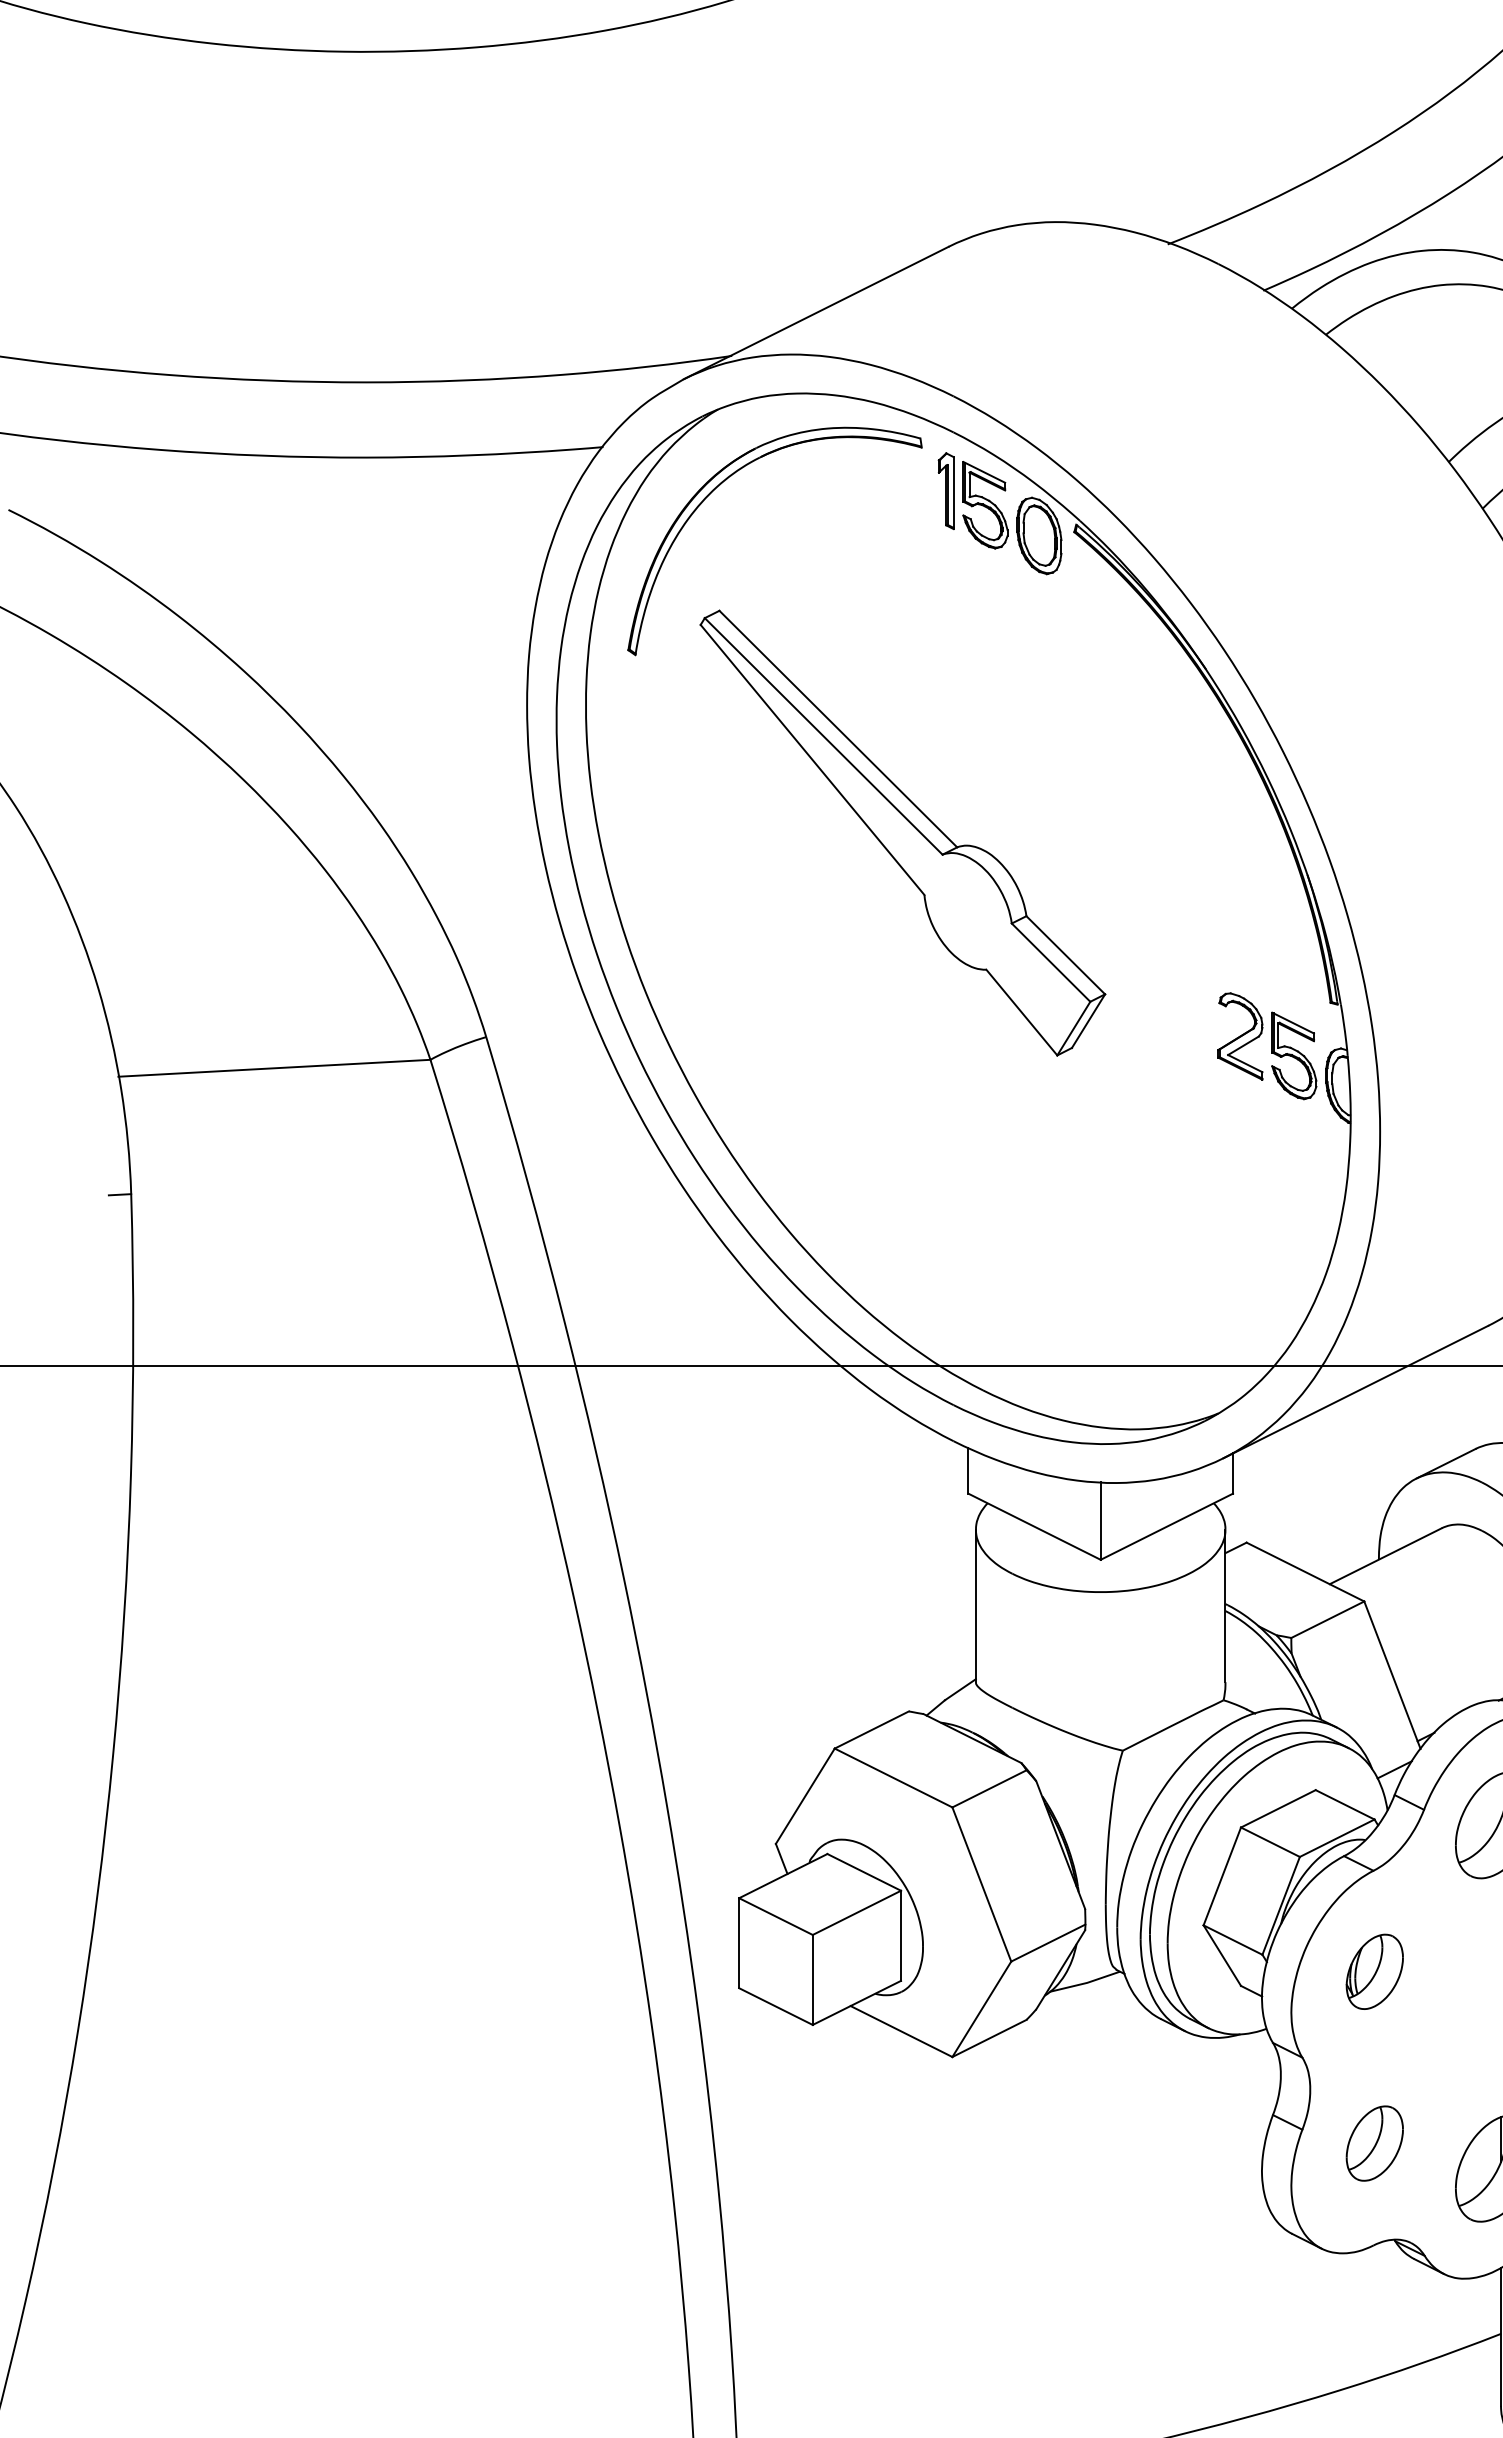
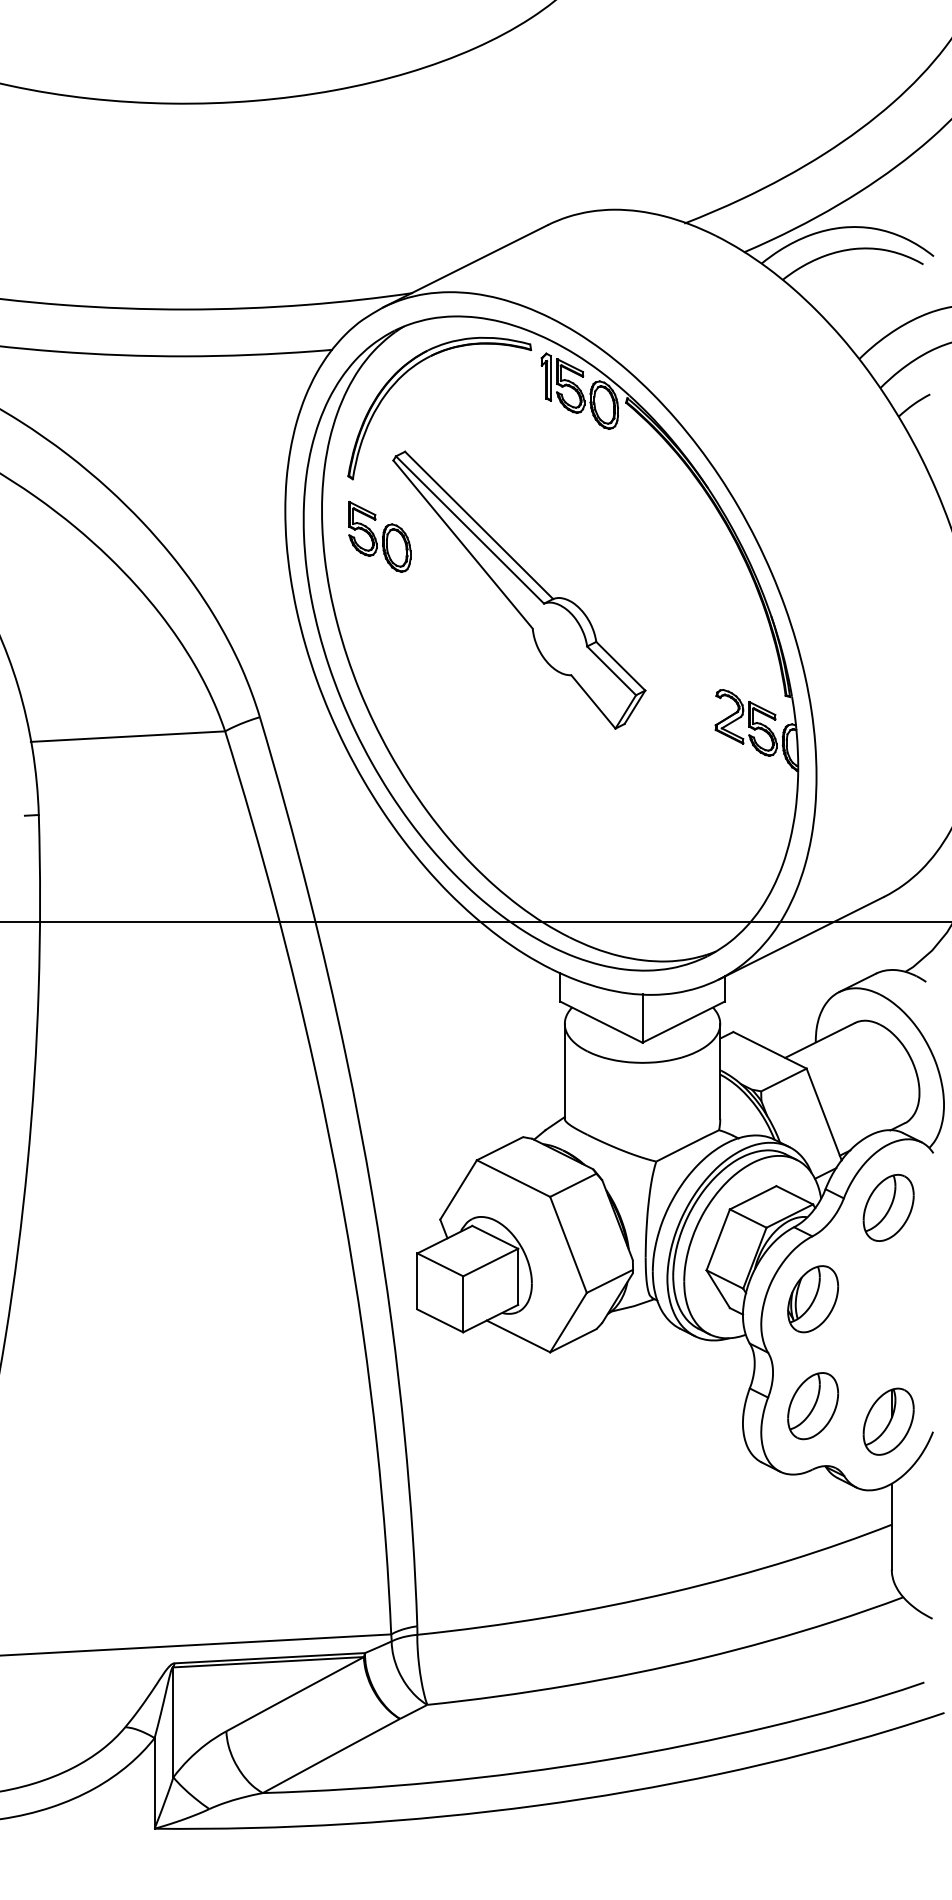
part: (678, 746) -> (379, 536), added
part: (1375, 1972) -> (813, 1299), size x1.43
part: (1375, 2144) -> (813, 1406), size x1.43

